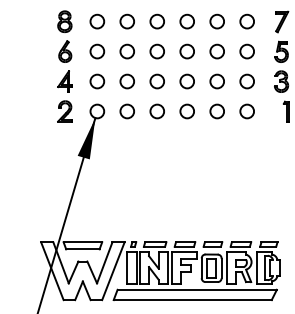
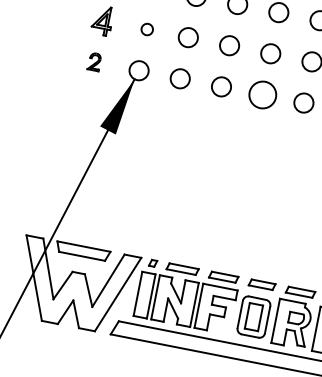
circle: (97, 81) -> (147, 29), size x0.6
part: (64, 111) -> (93, 61), size x0.6
circle: (186, 111) -> (261, 94), size x1.4

